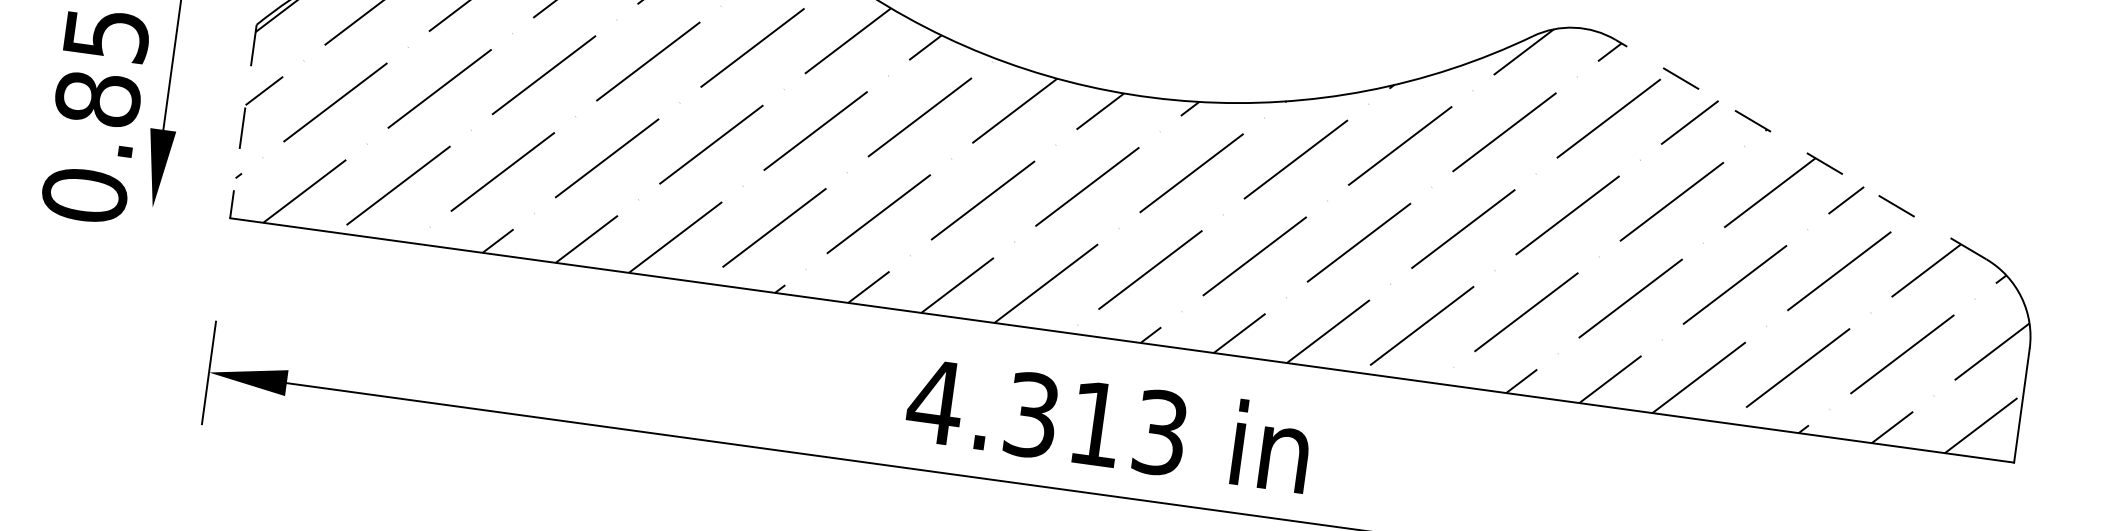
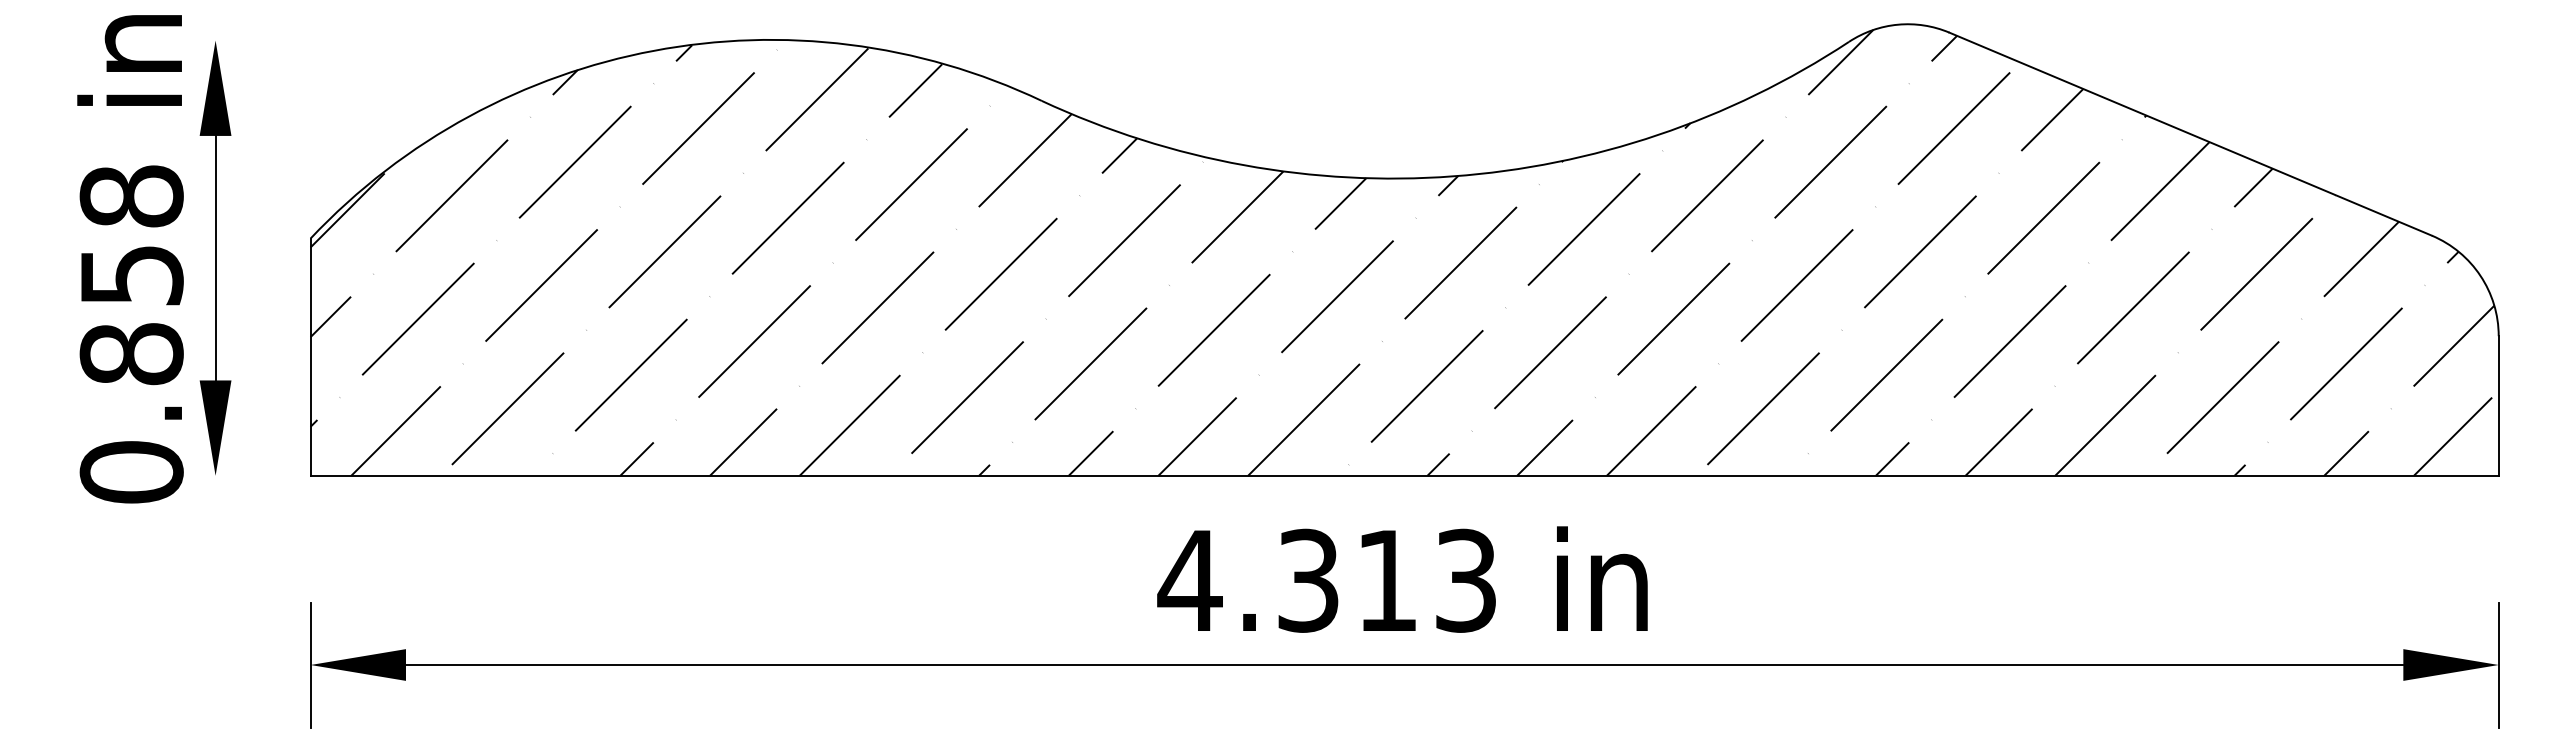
line: (243, 121) -> (310, 357), dashed -> solid
line: (1800, 149) -> (2190, 134), dashed -> solid

